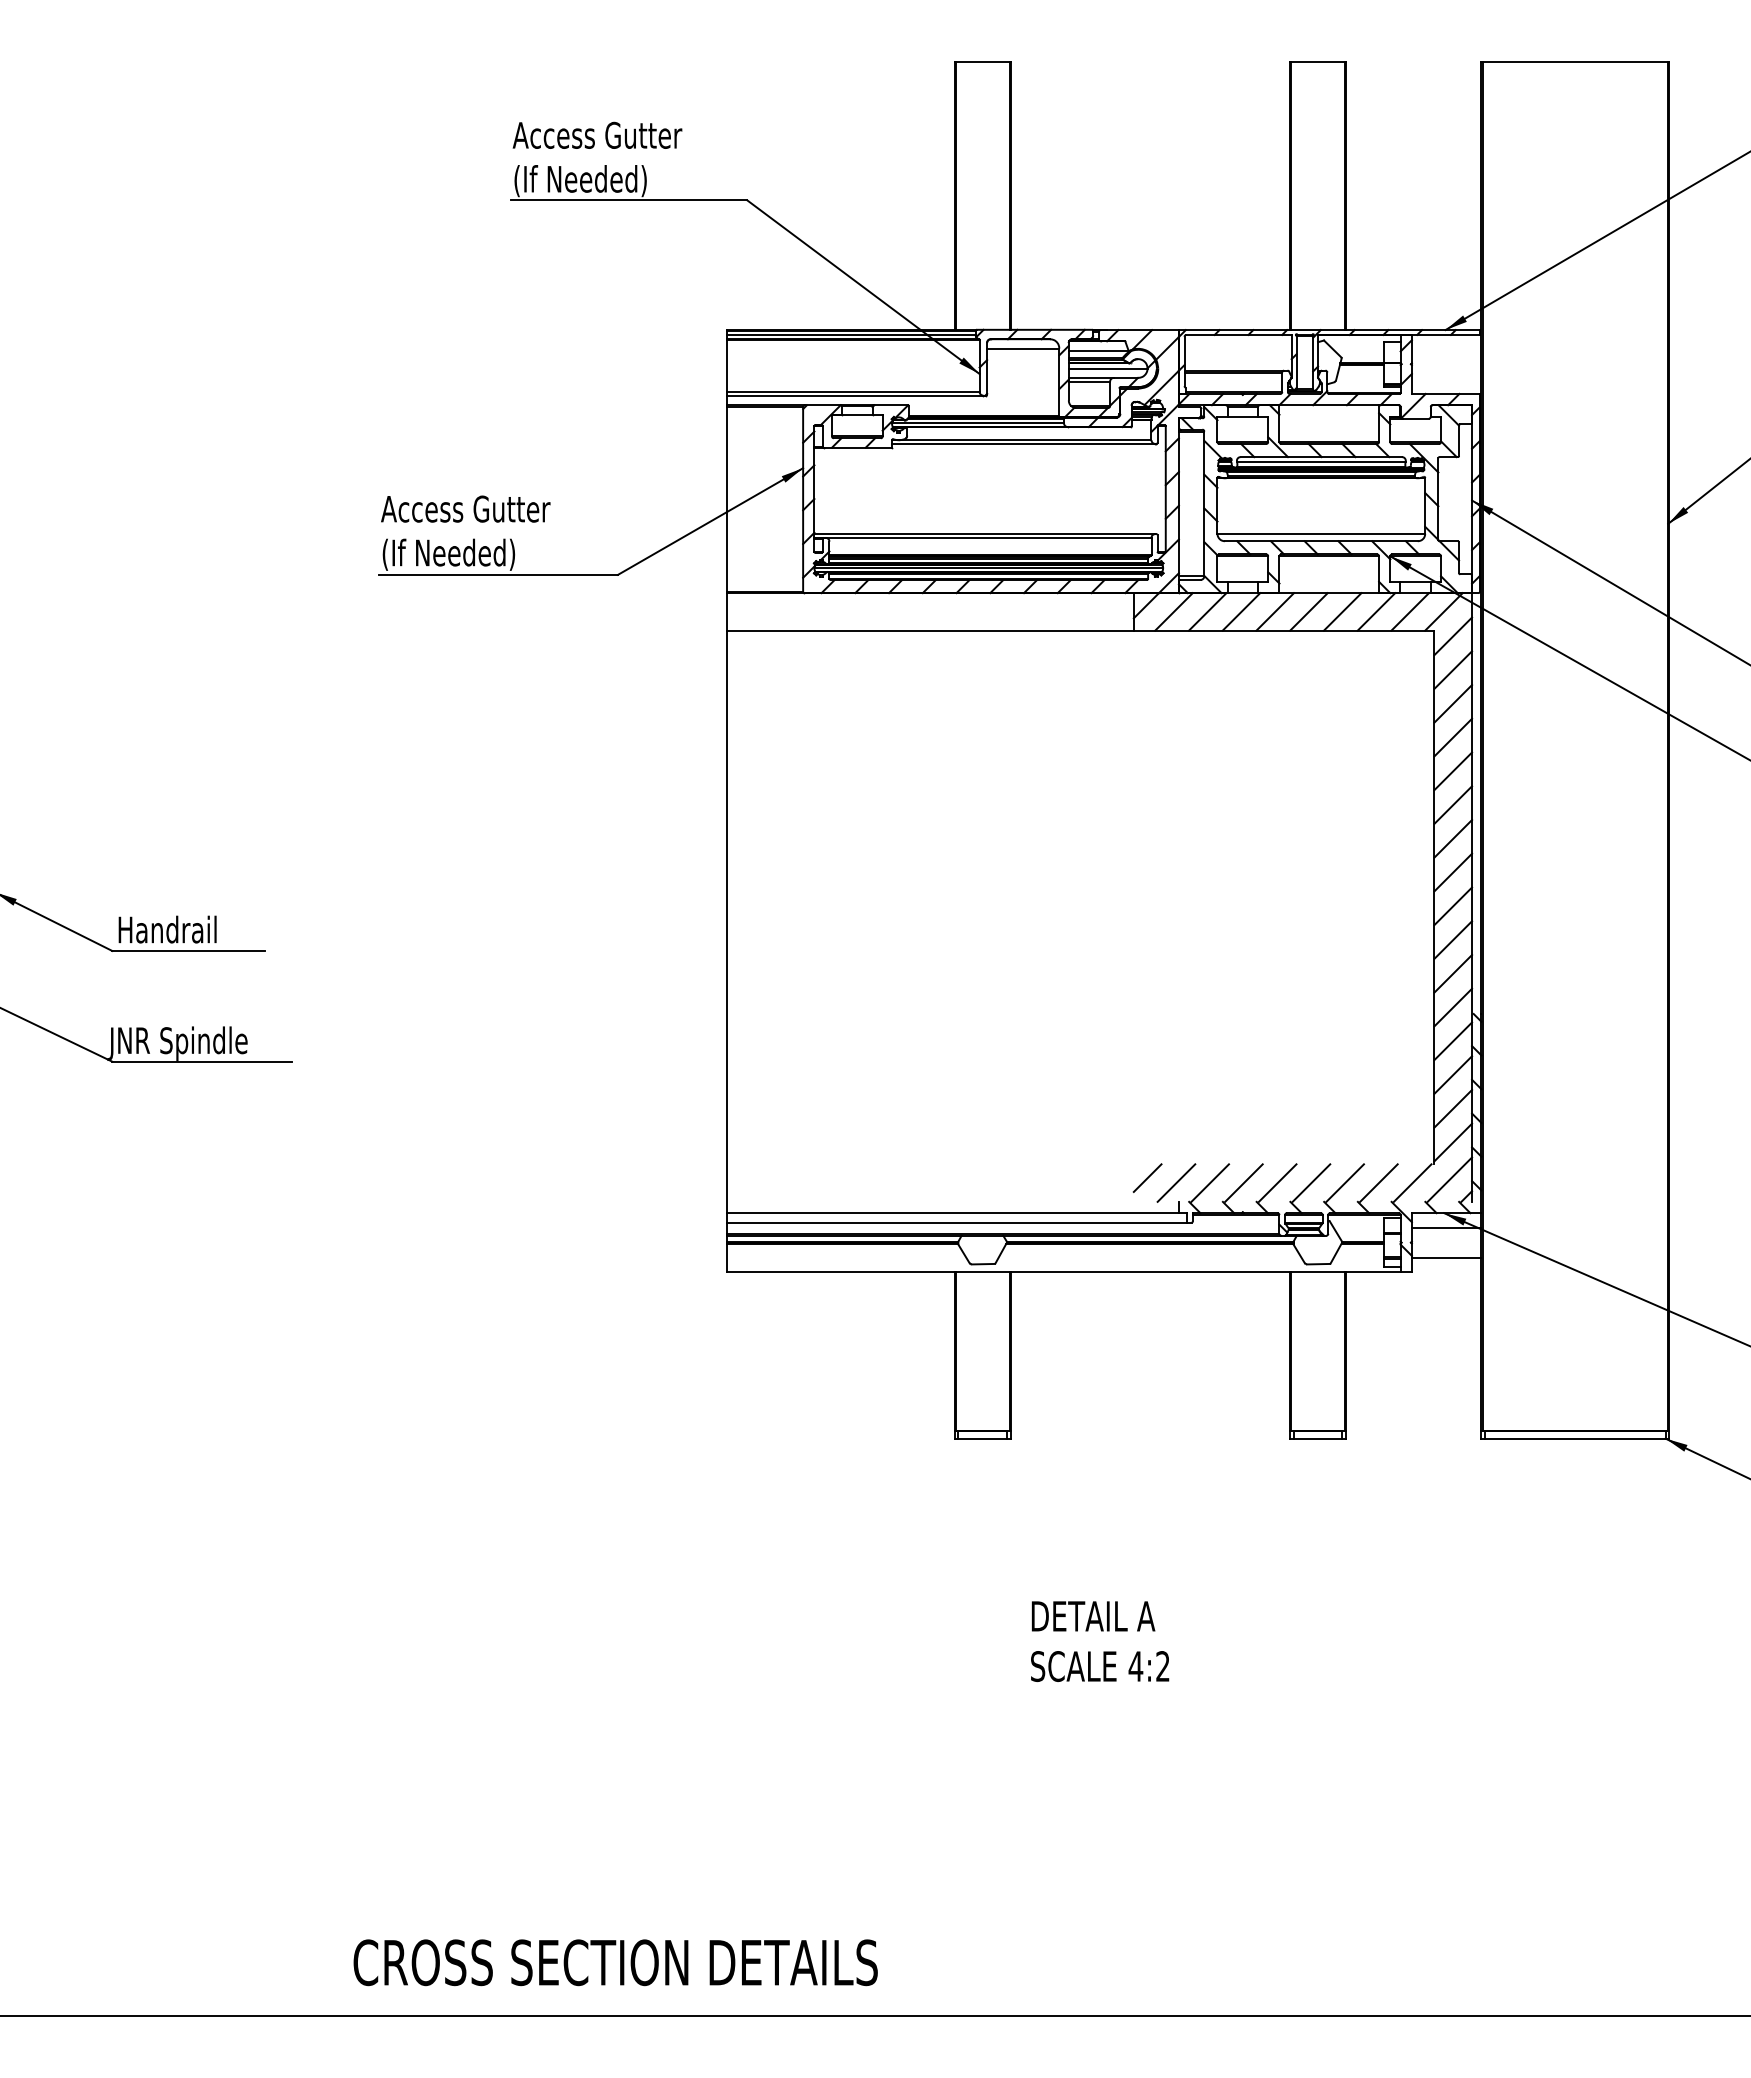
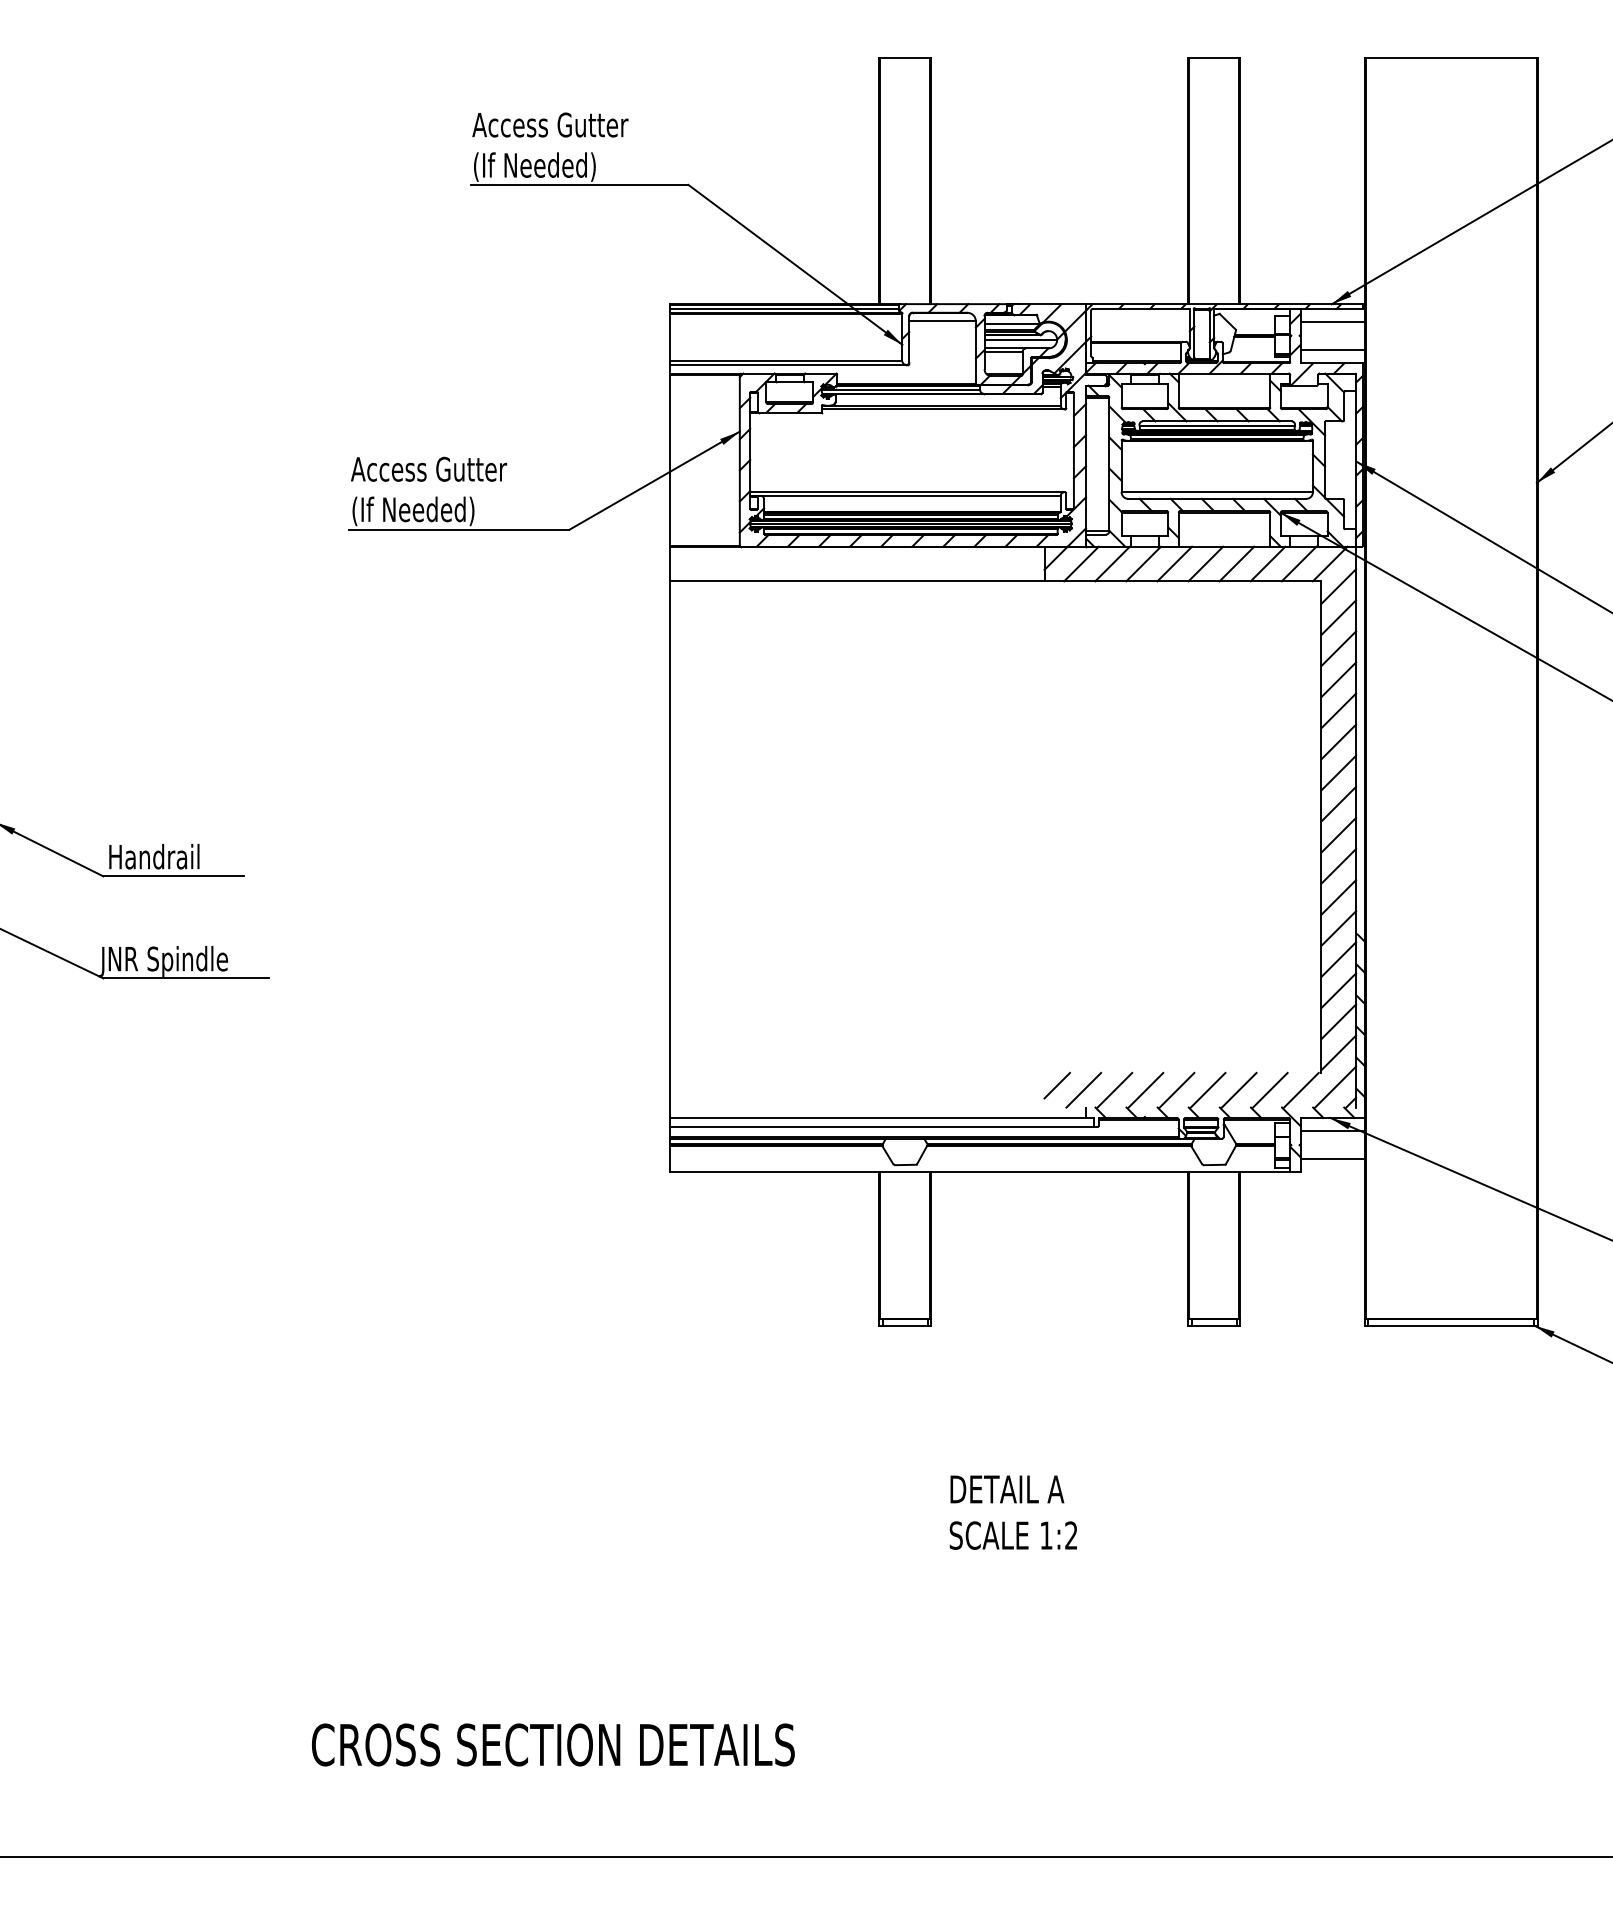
line: (1446, 349) -> (1332, 322), added
line: (1446, 379) -> (1332, 349), added
text: (1135, 1666) -> (1046, 1535), 4:2 -> 1:2
text: (615, 1962) -> (553, 1744), moved

